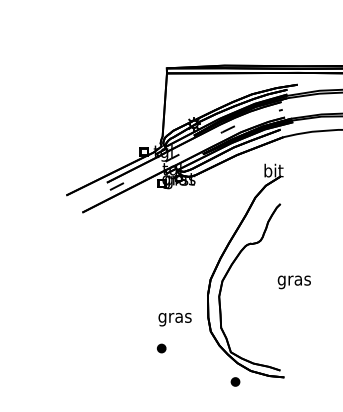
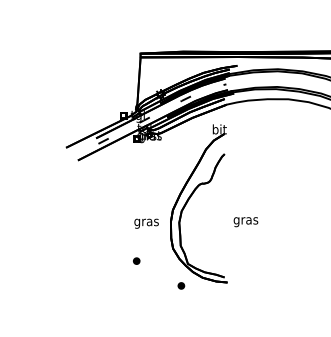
text: (293, 282) -> (245, 222), moved
text: (174, 319) -> (146, 223), moved
part: (235, 381) -> (181, 285), moved

